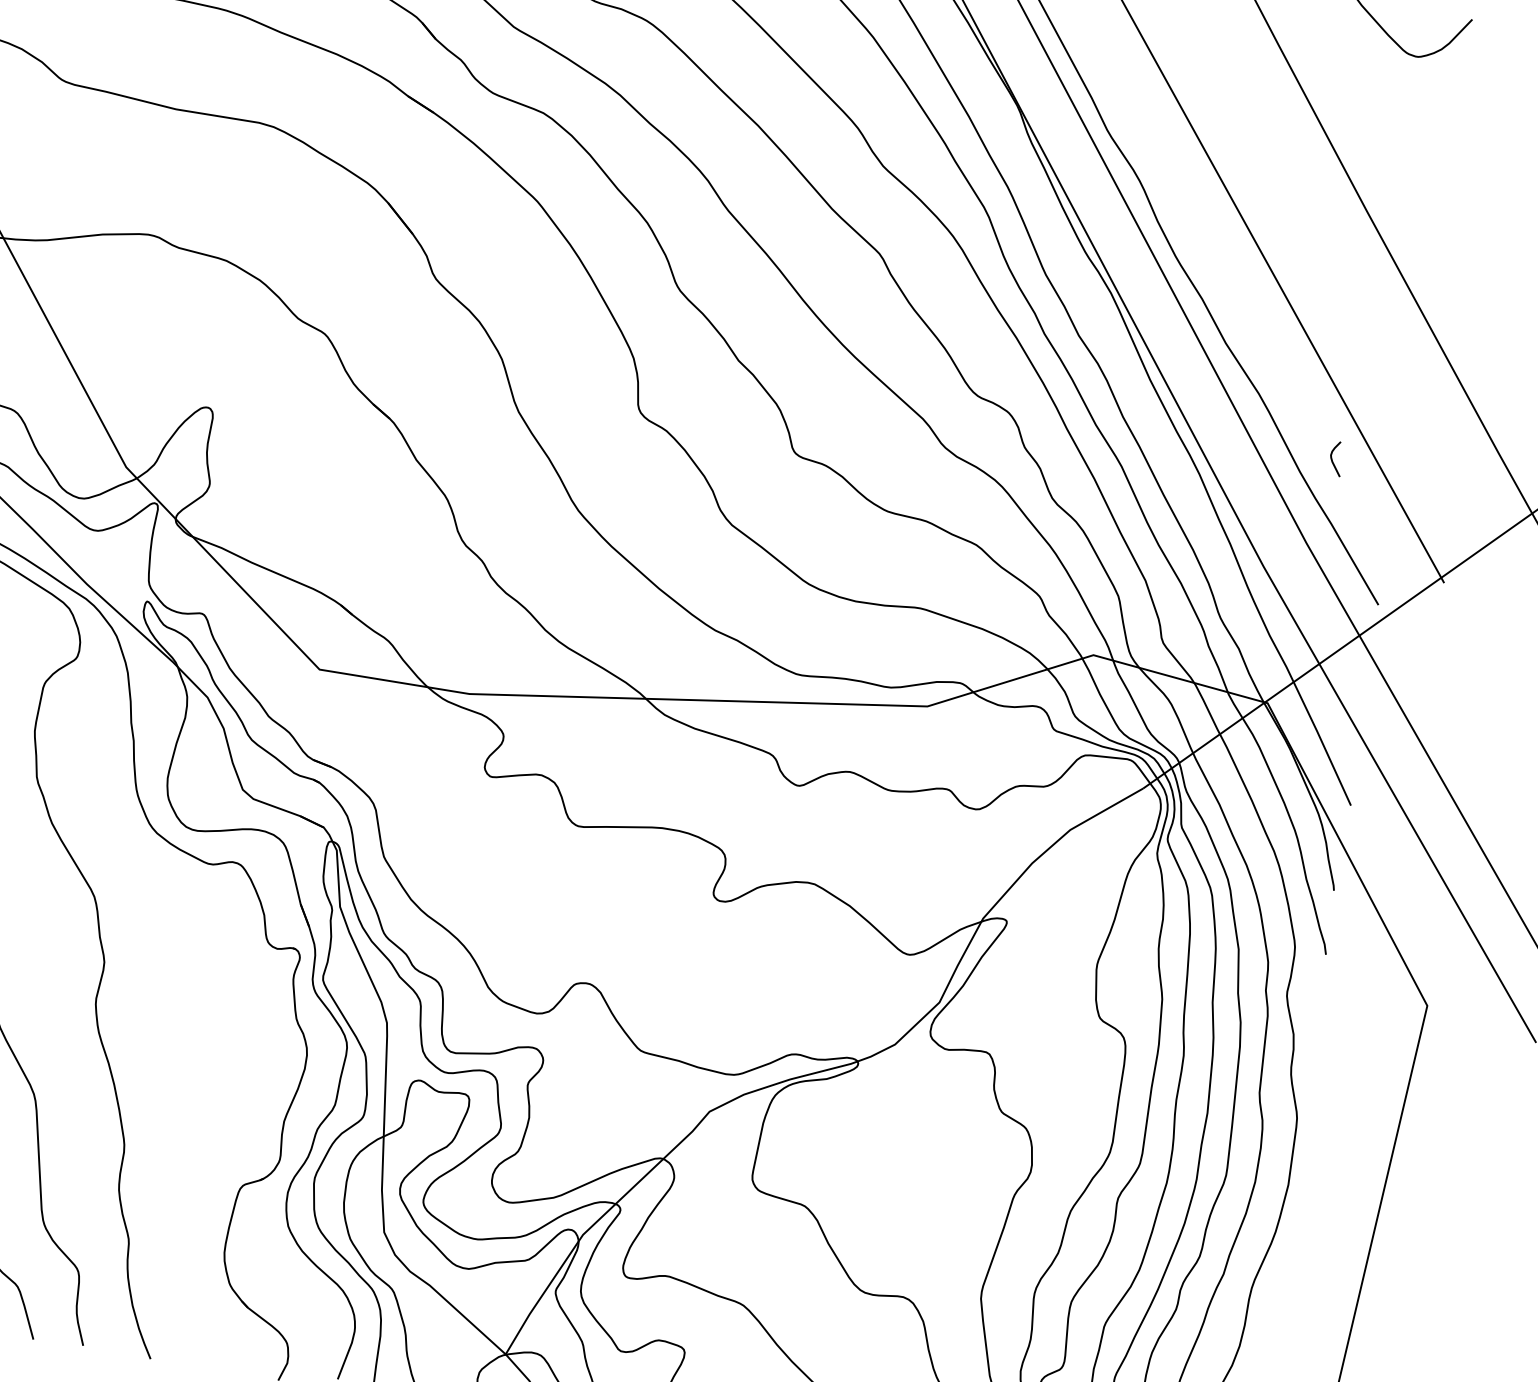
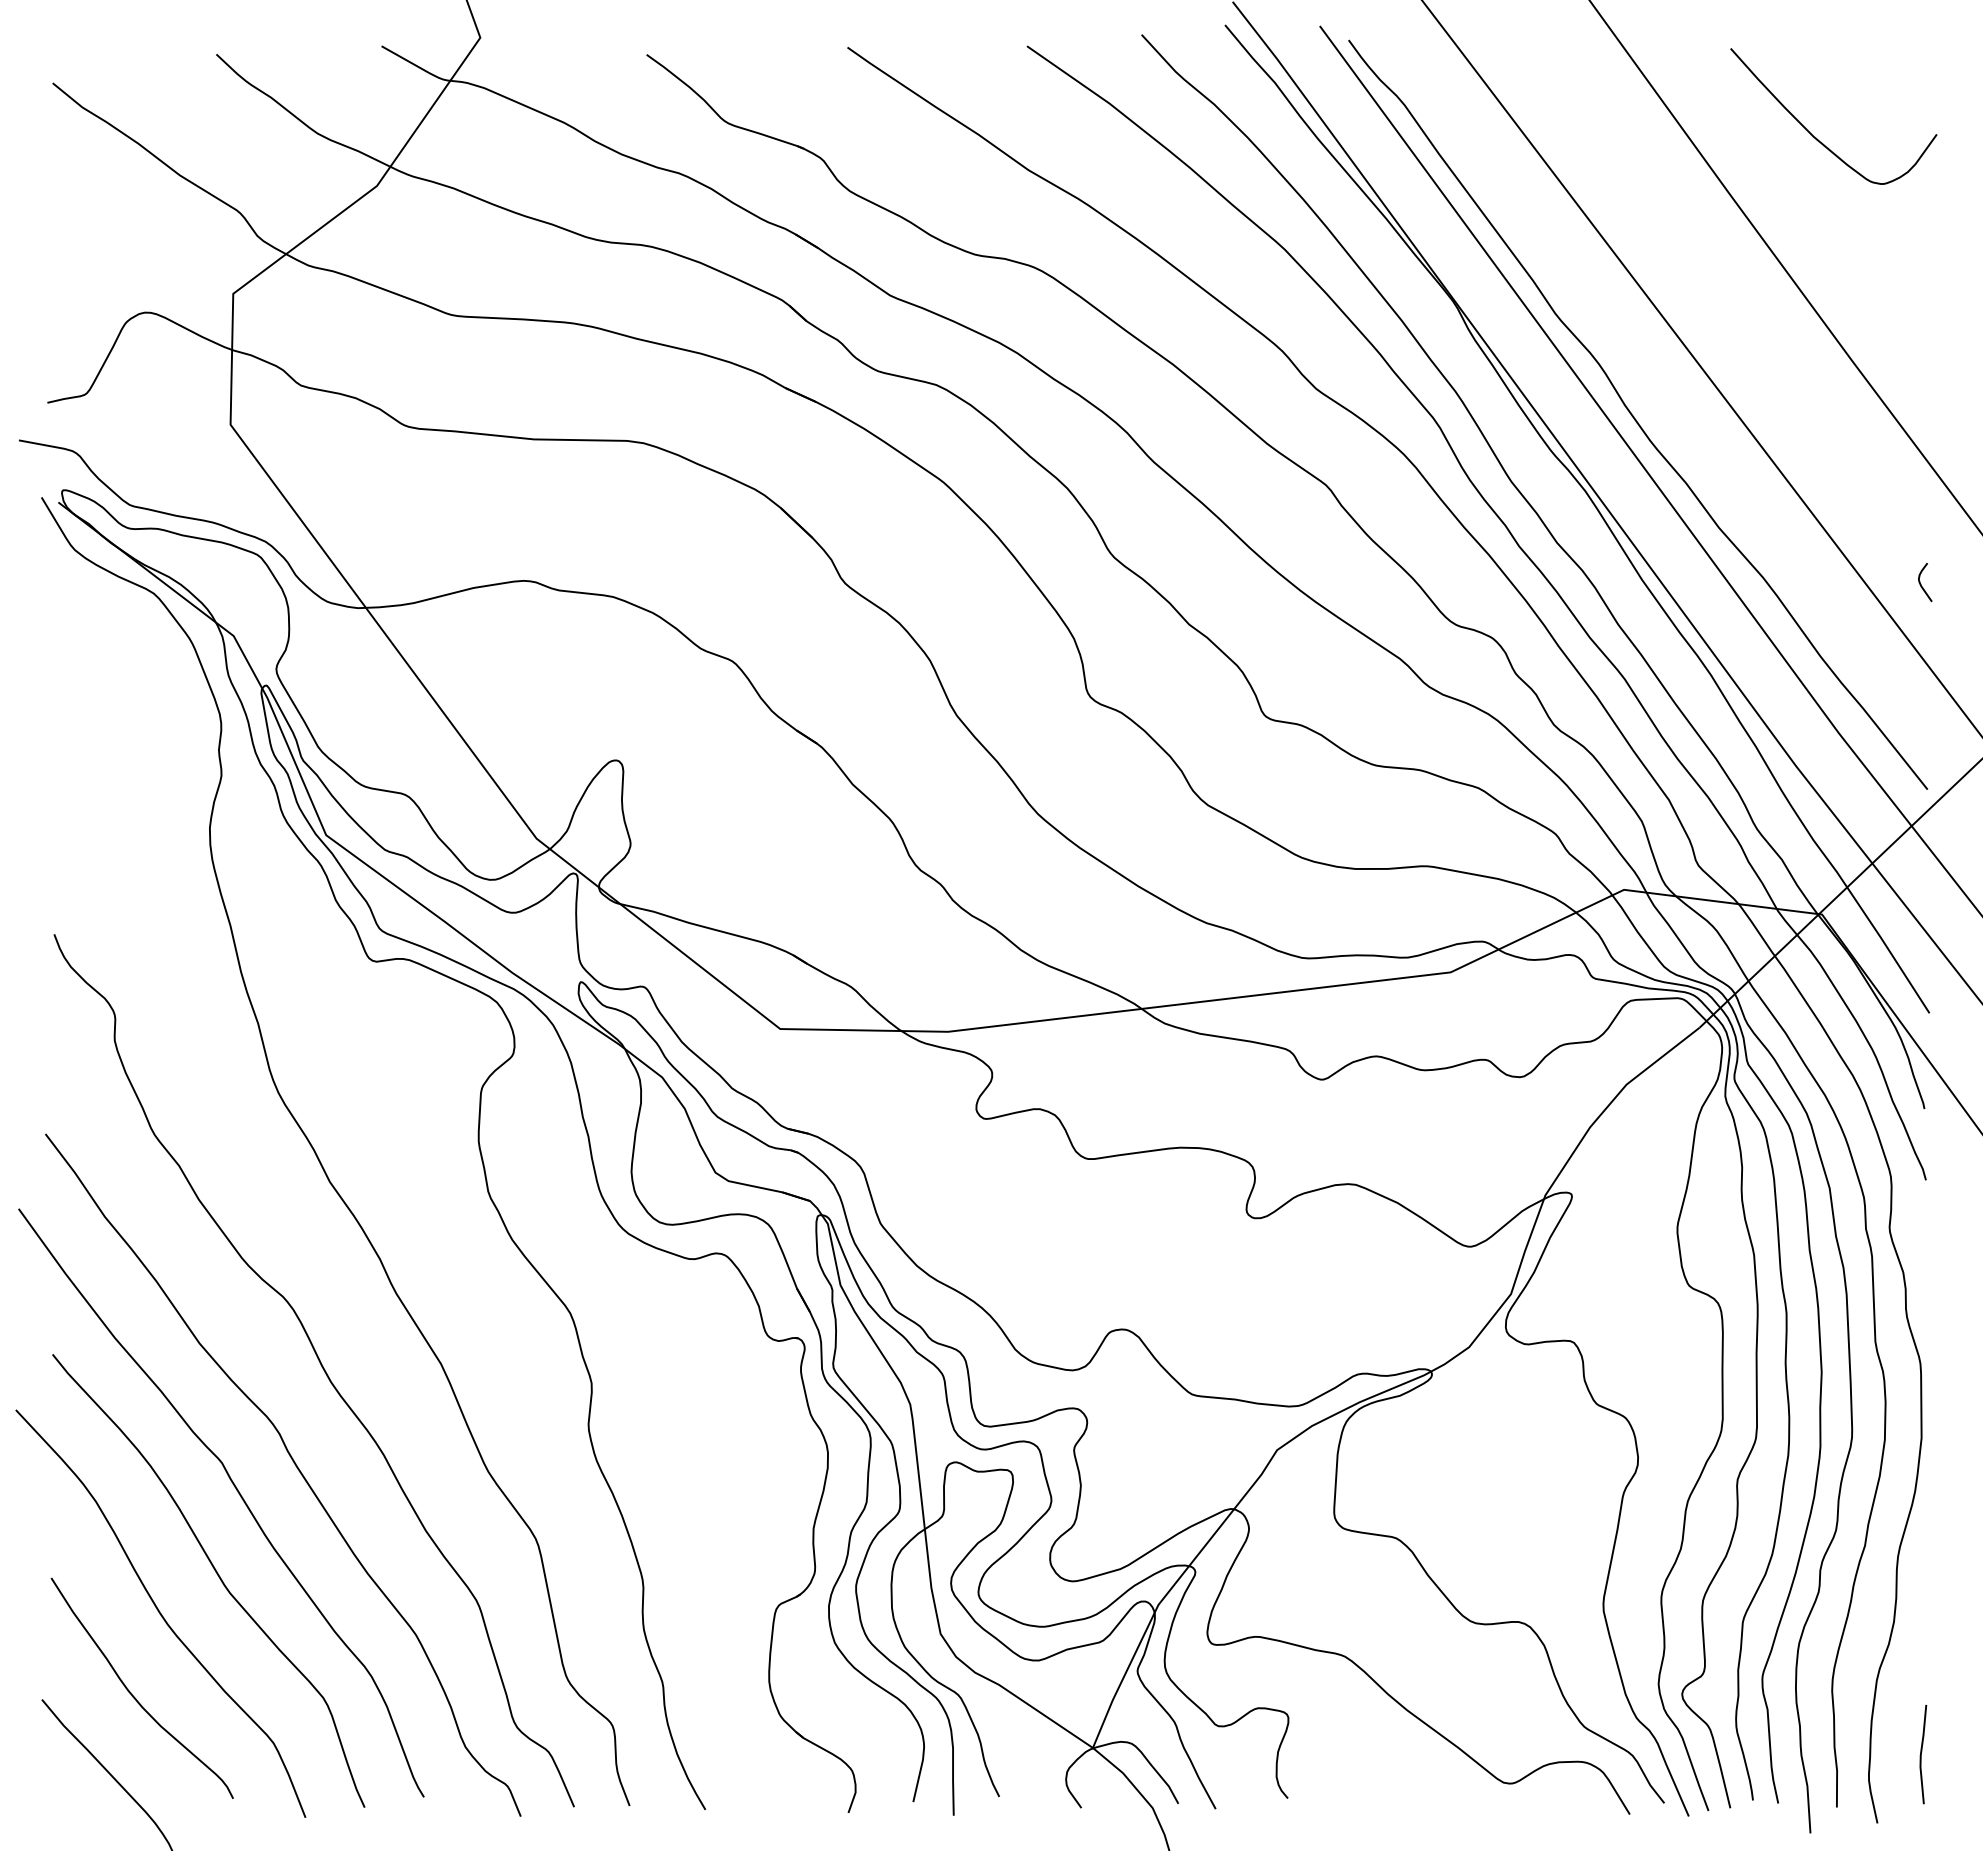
curve: (1332, 459) -> (1921, 583), moved

